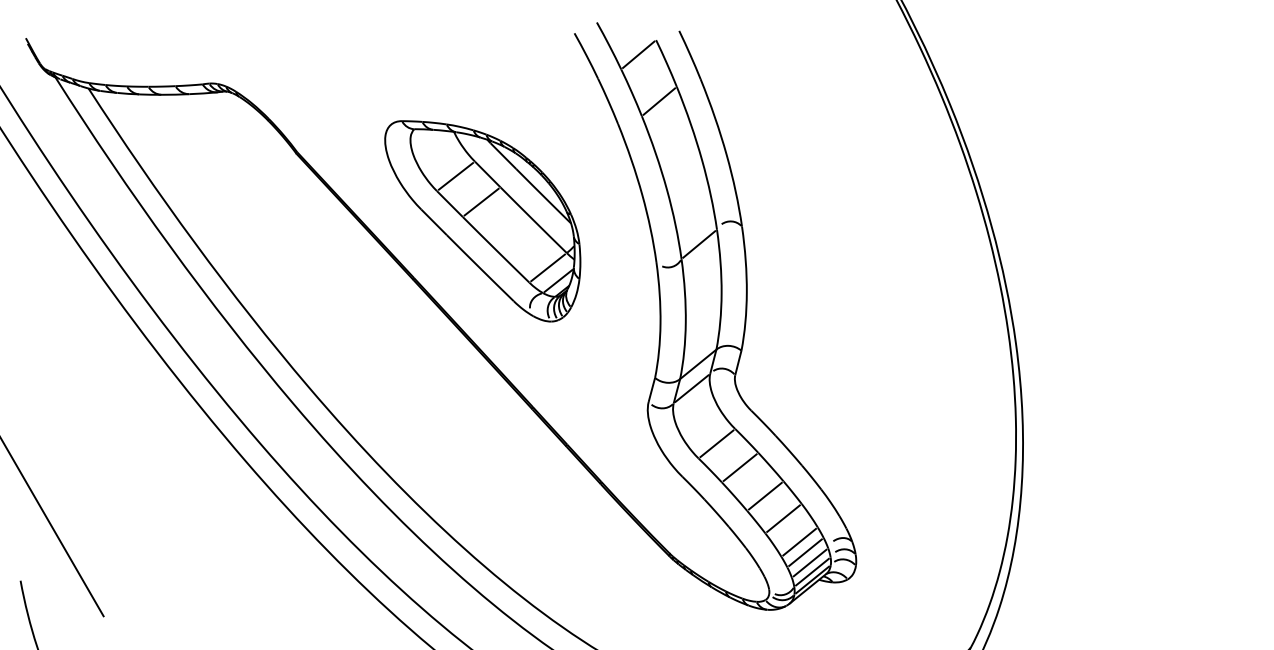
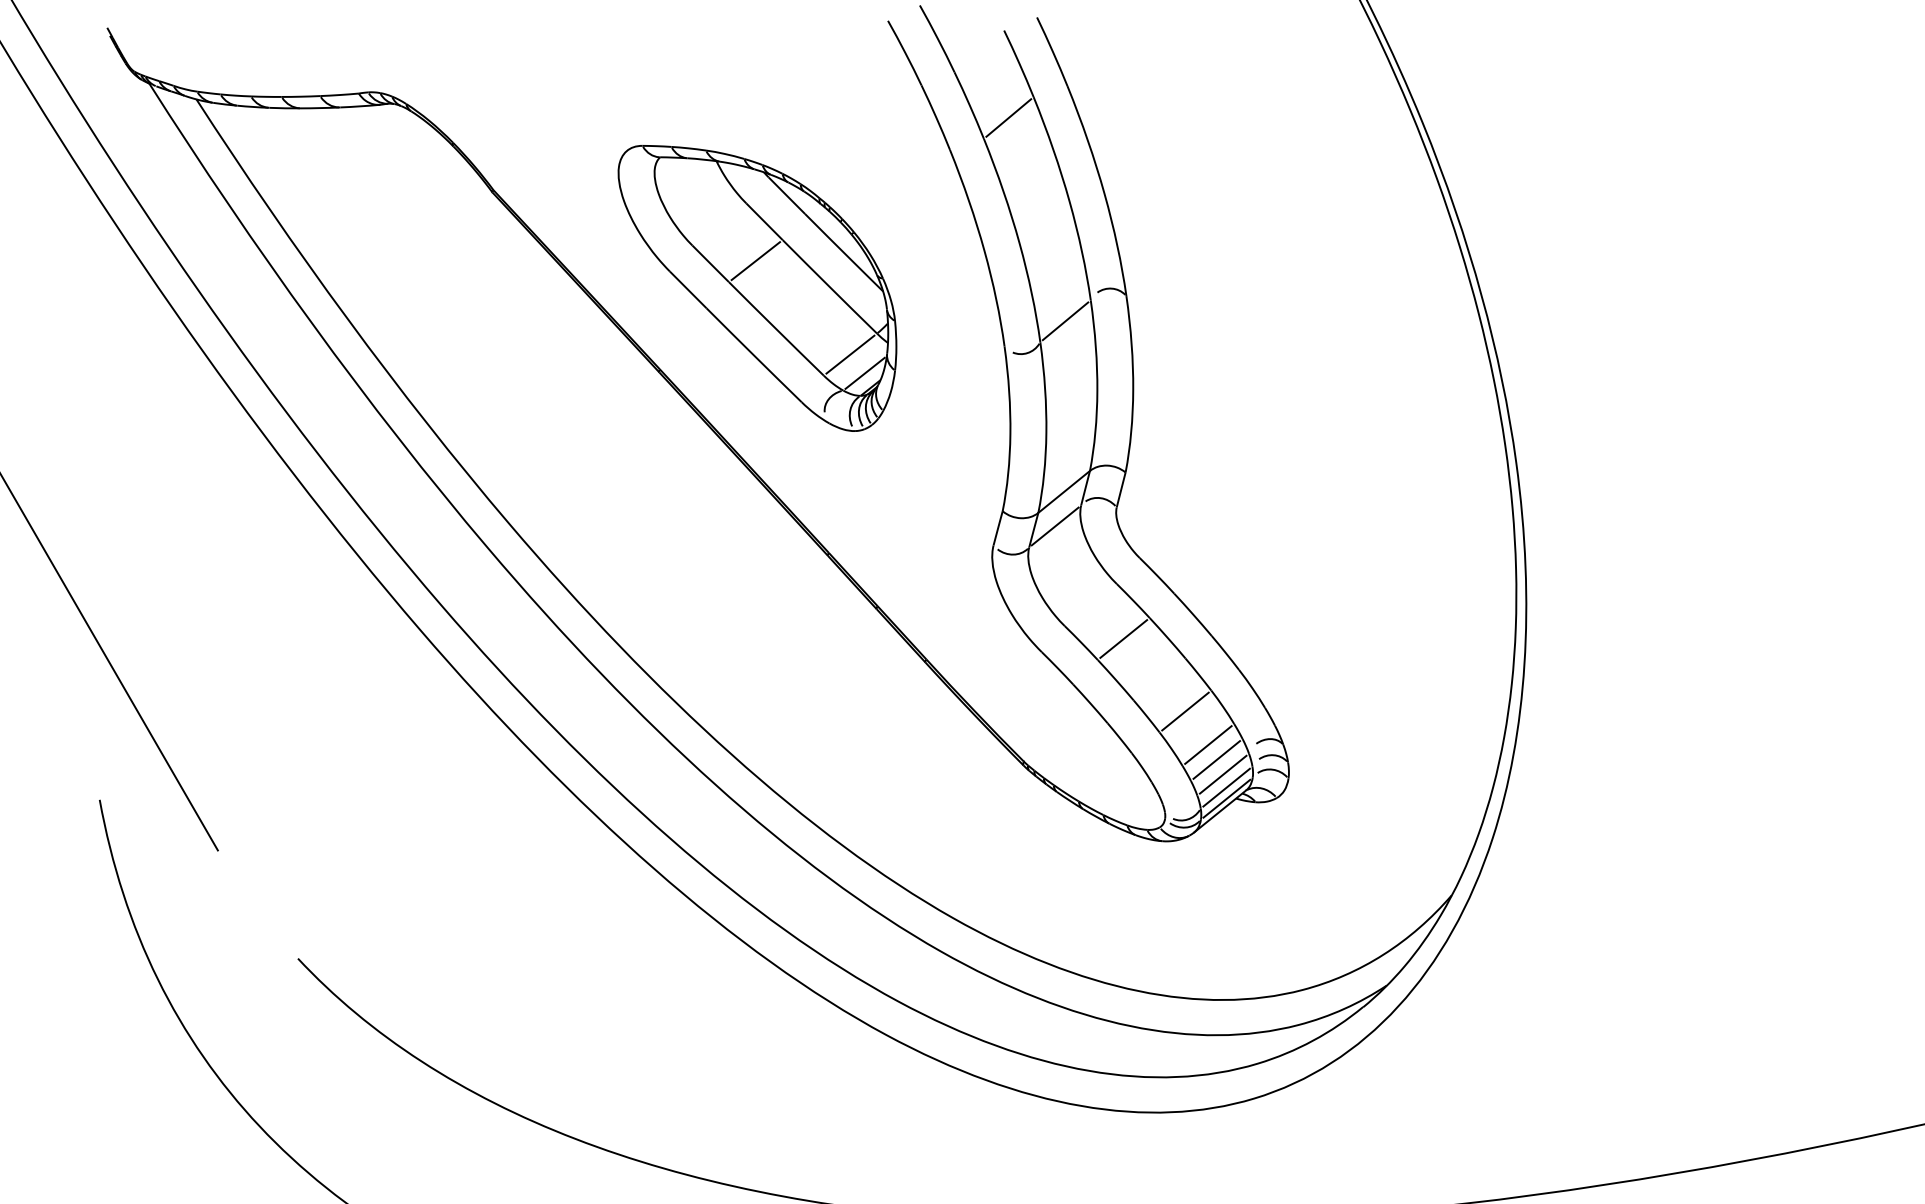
line: (638, 54) -> (979, 51), removed
line: (456, 176) -> (719, 224), removed
line: (716, 443) -> (1090, 604), removed
line: (765, 496) -> (1159, 679), removed

